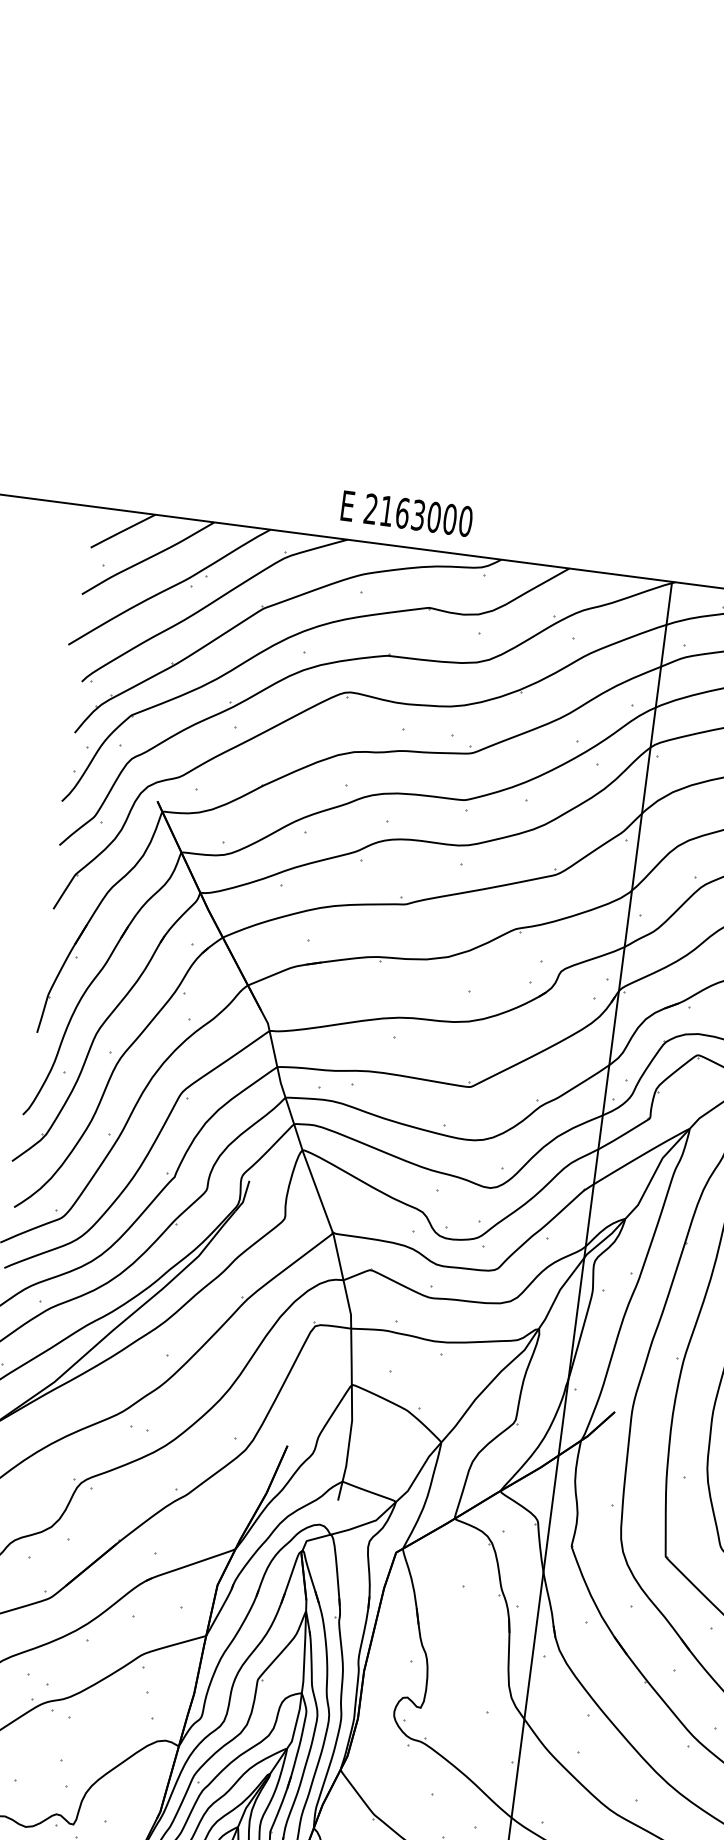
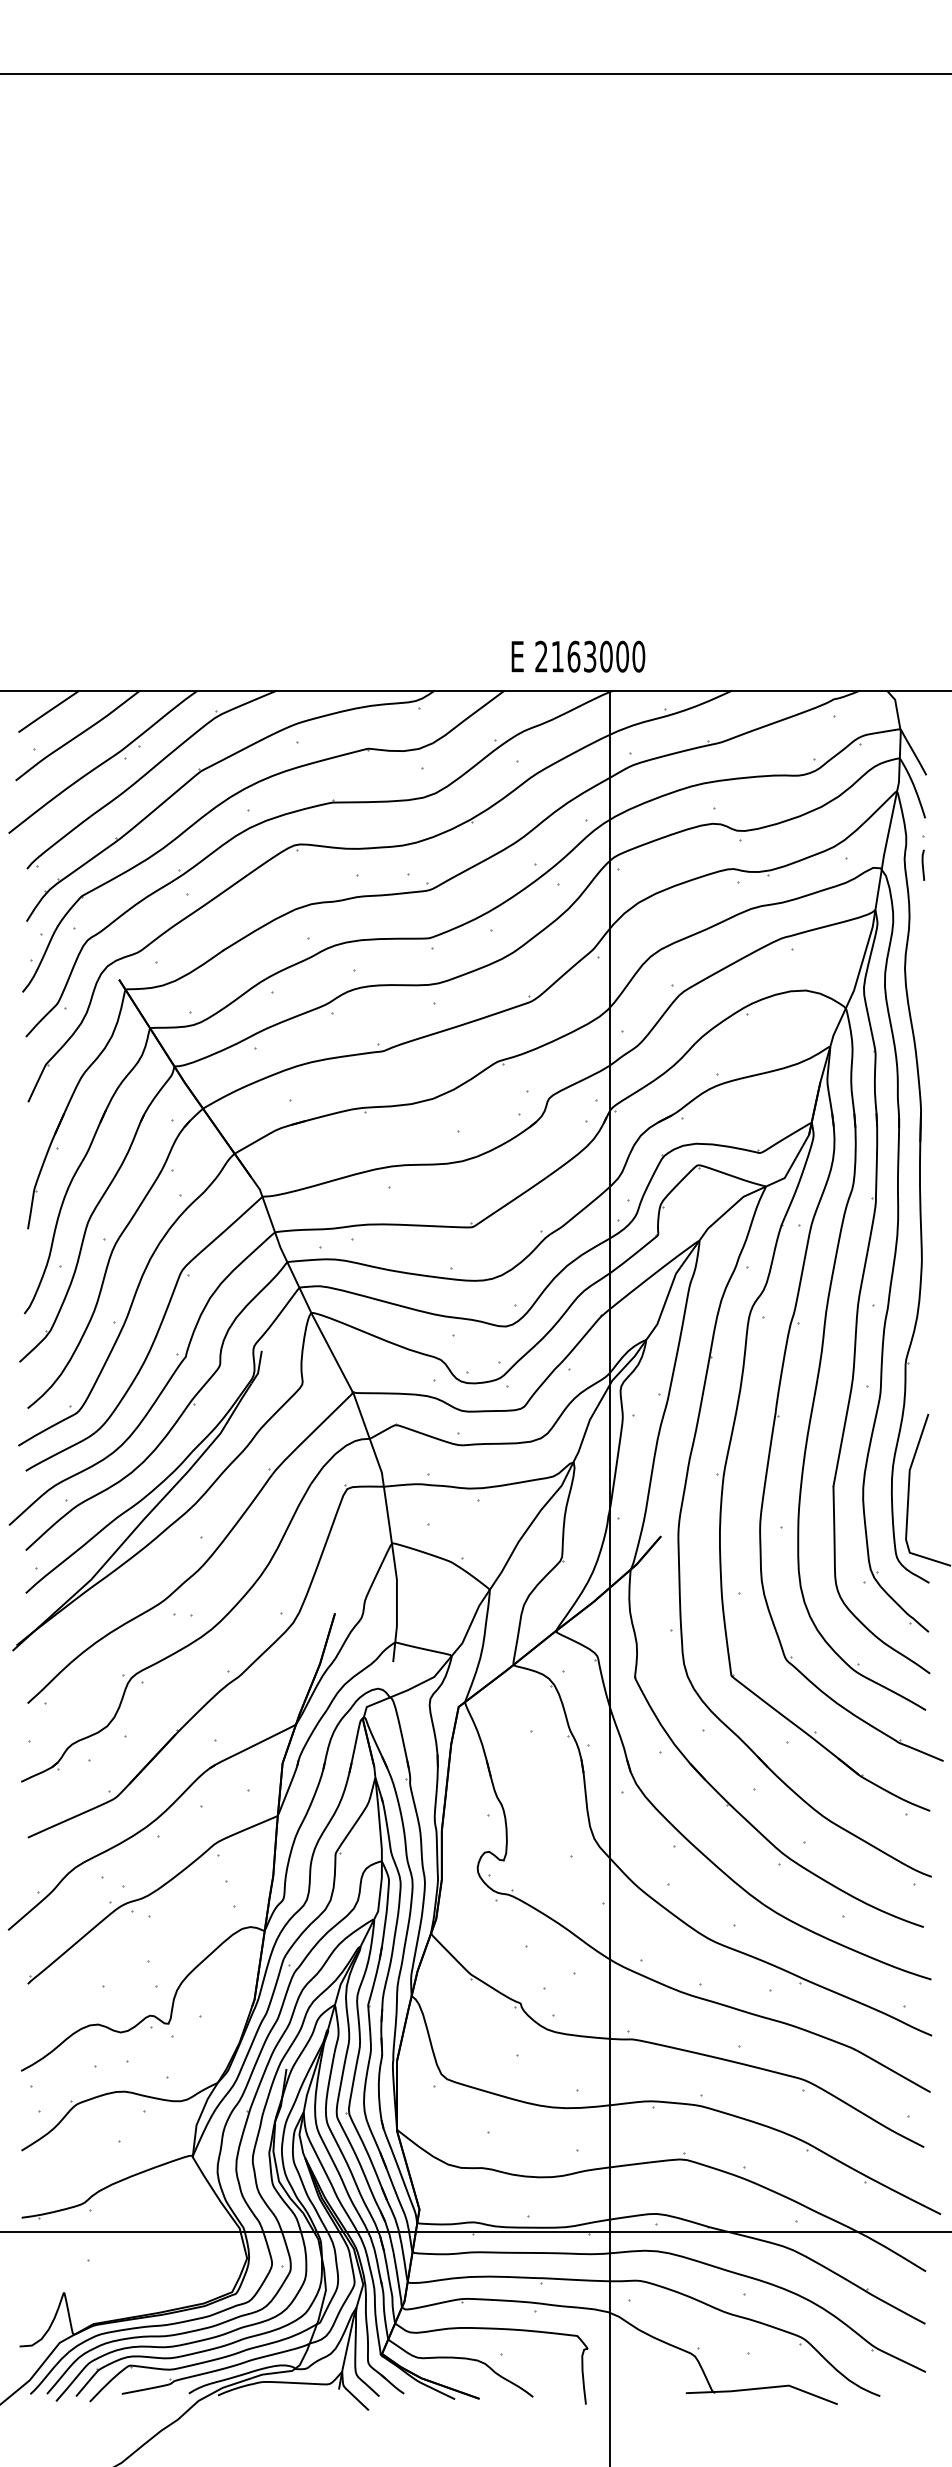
text: (407, 513) -> (578, 656), moved

